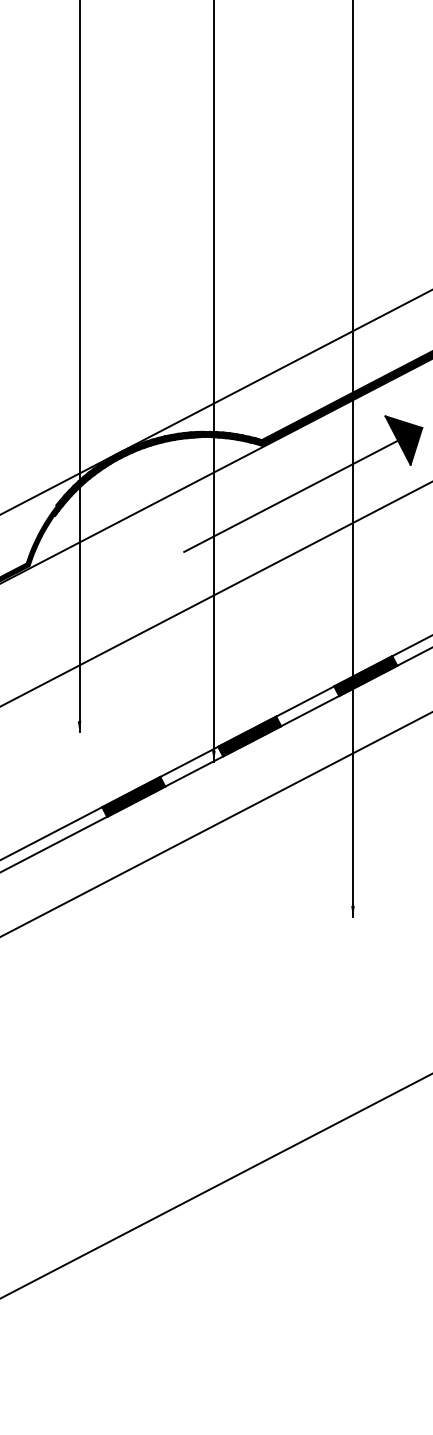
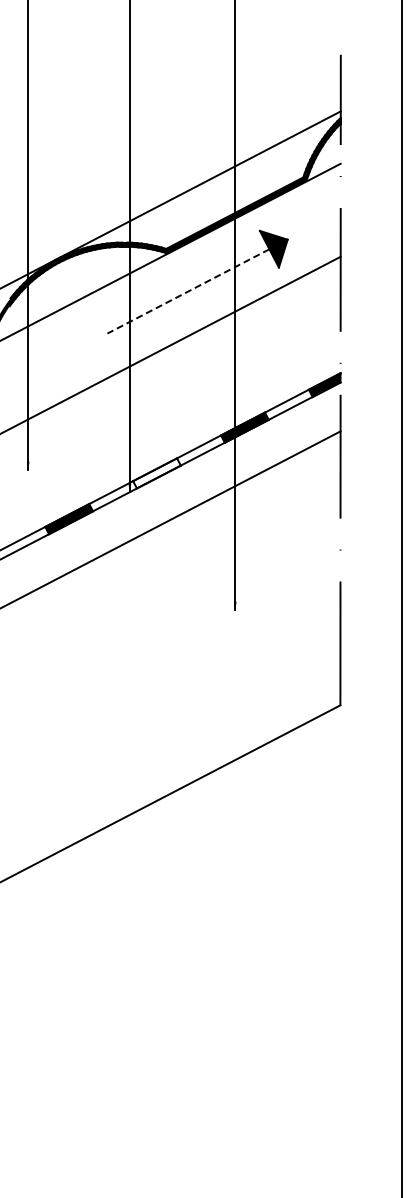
line: (289, 496) -> (187, 291), solid -> dashed
fill: (249, 736) -> (156, 473), removed

